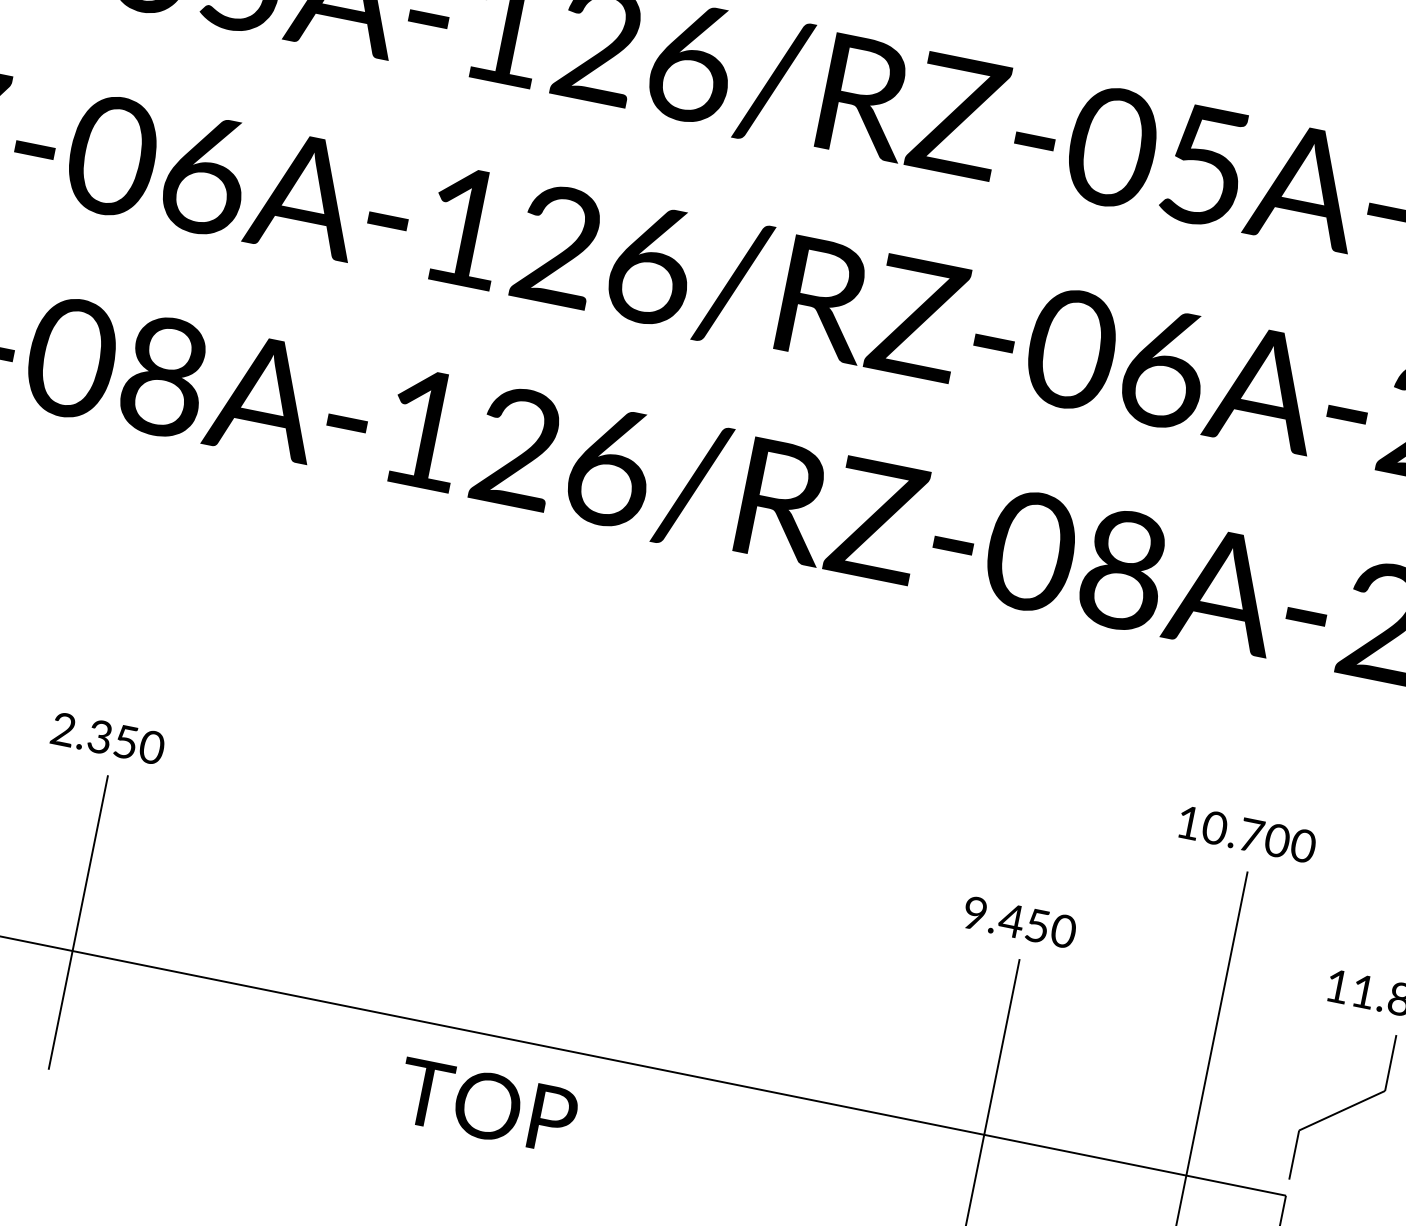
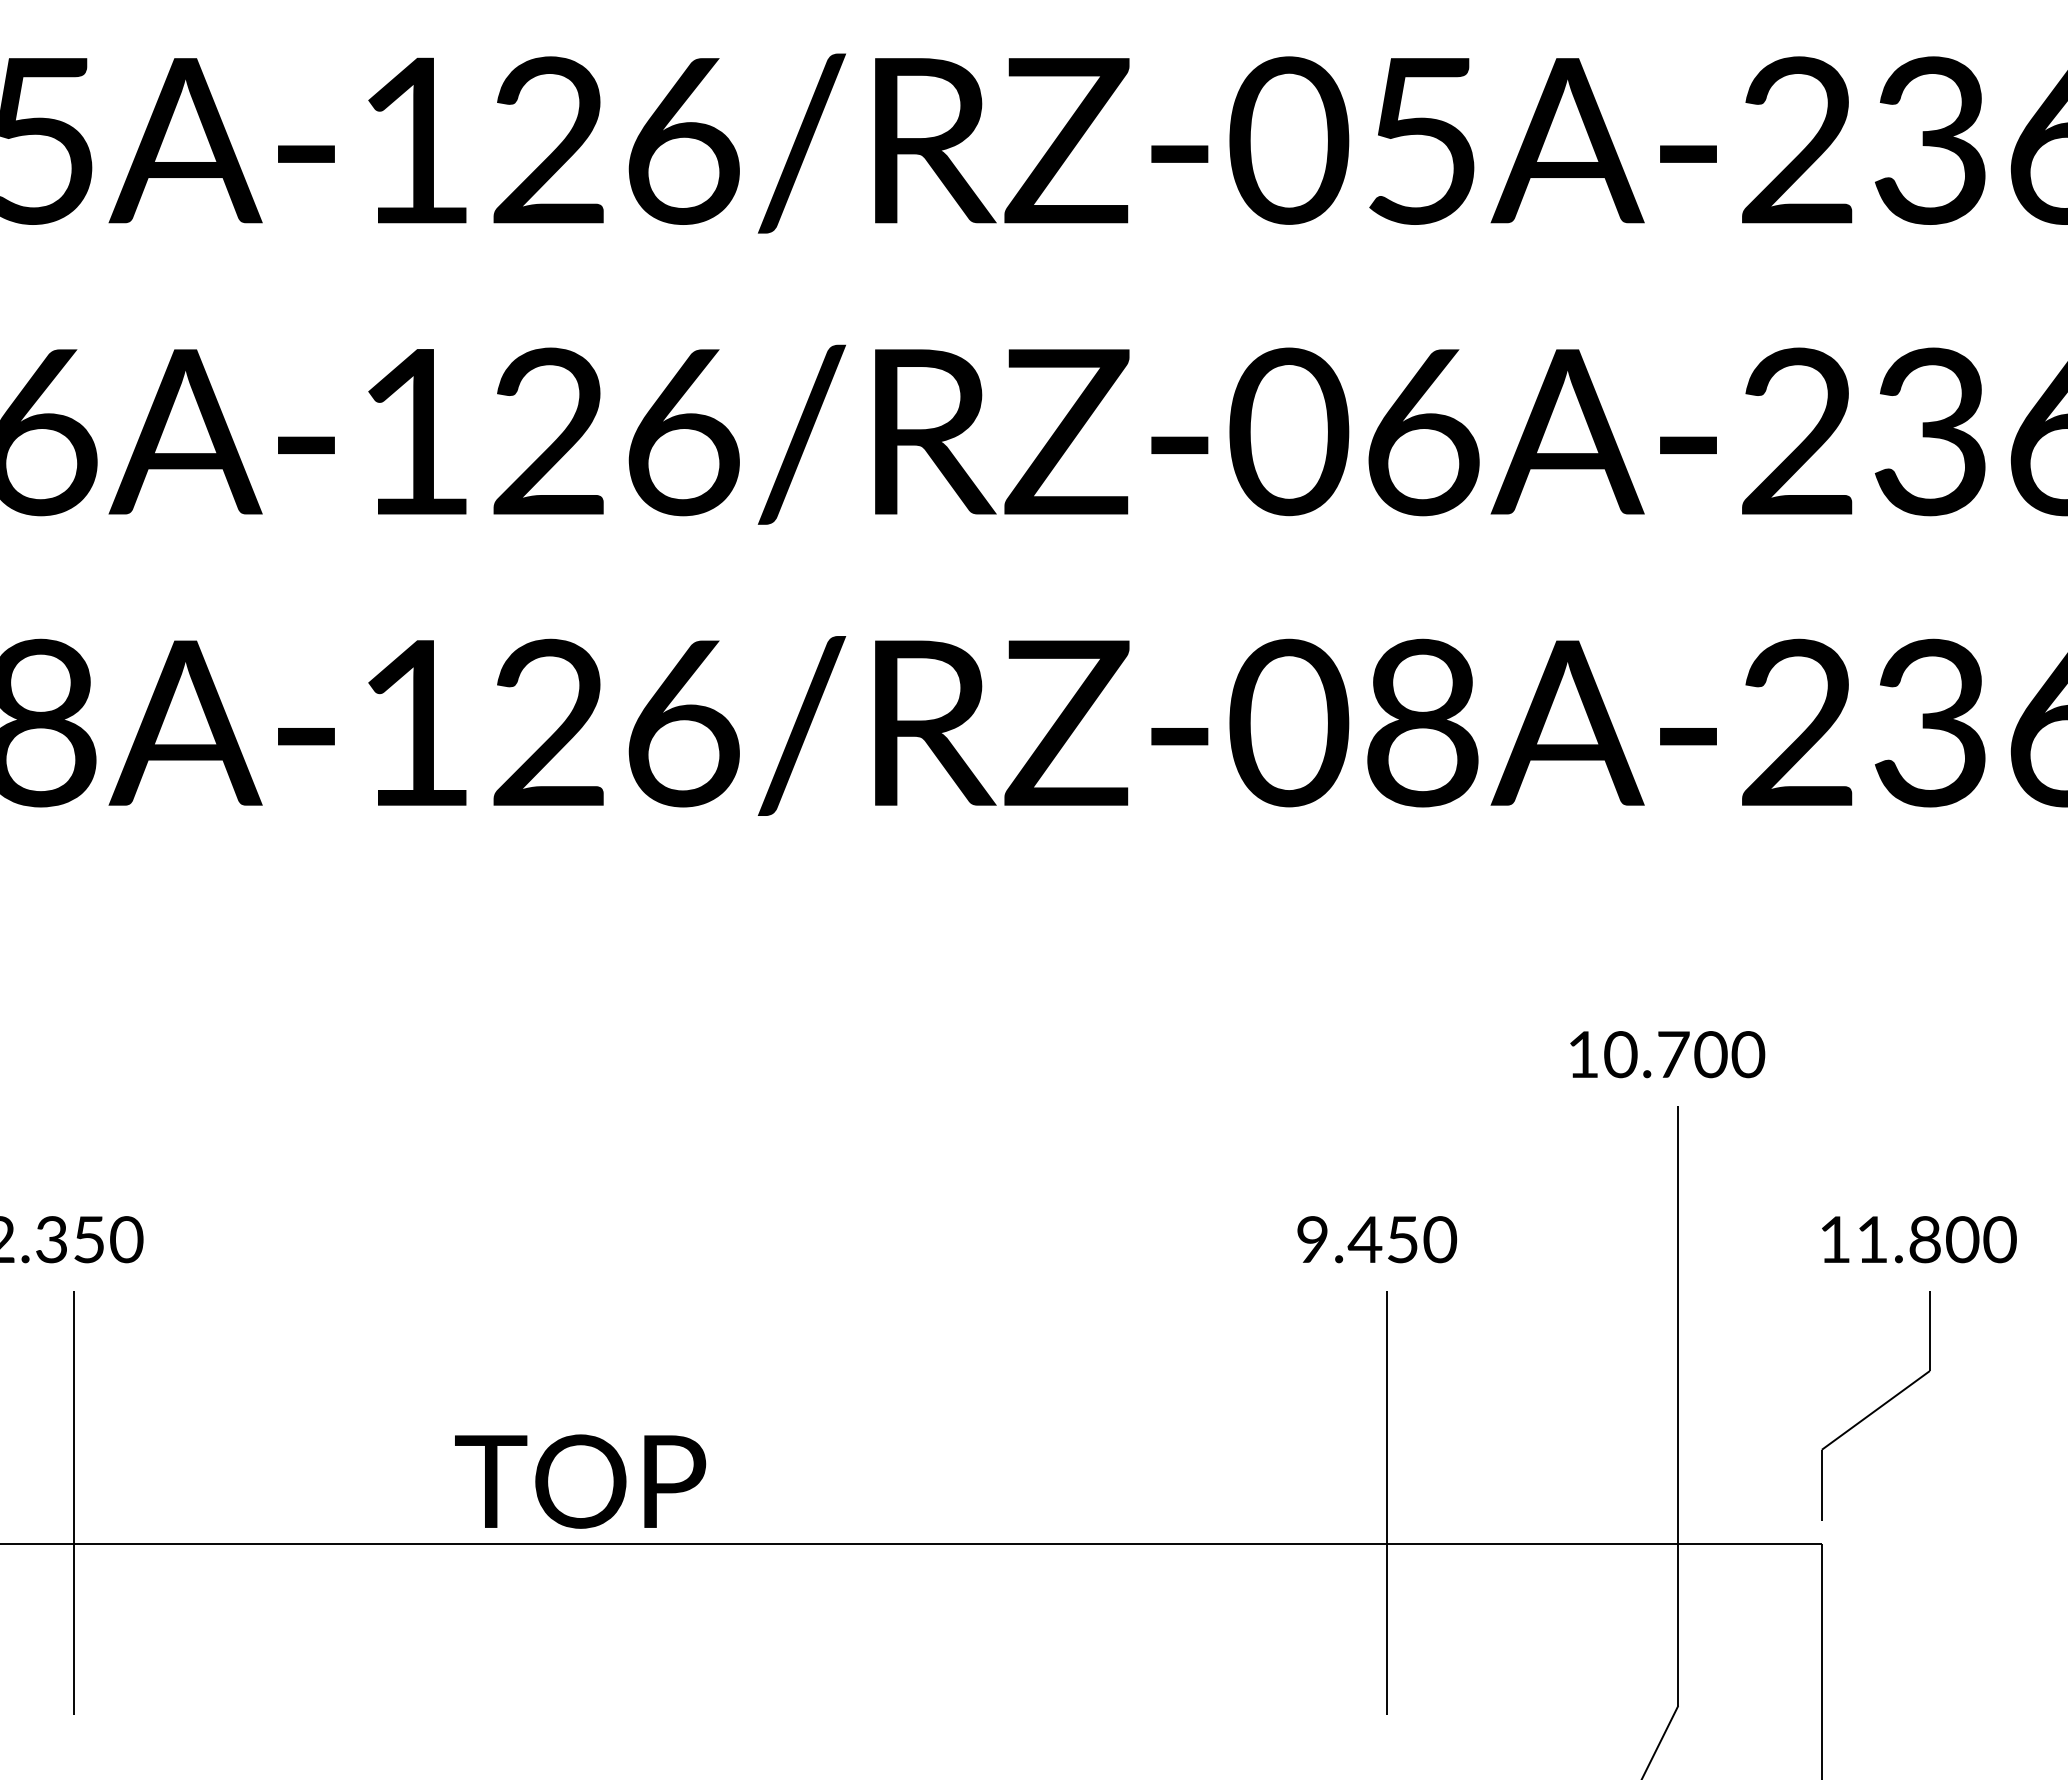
text: (487, 1106) -> (580, 1481), moved

